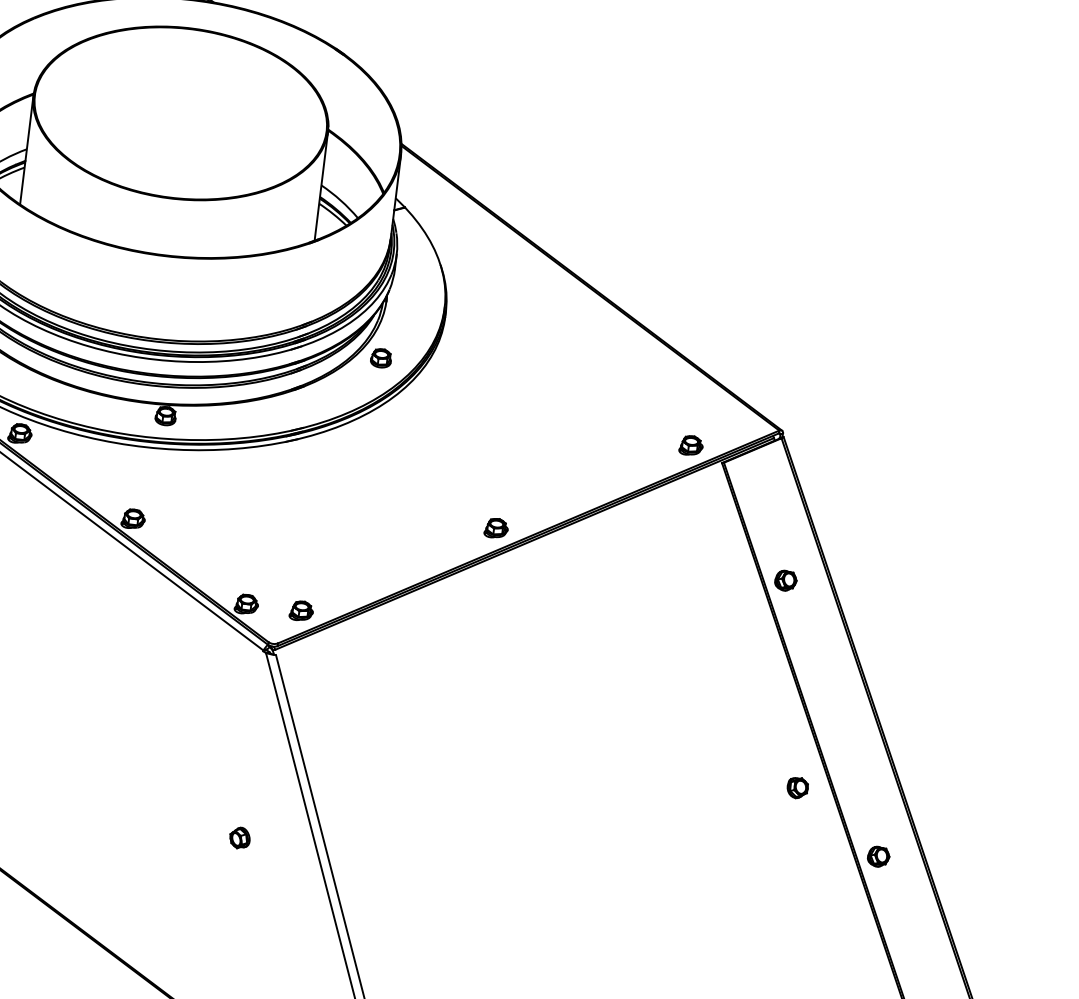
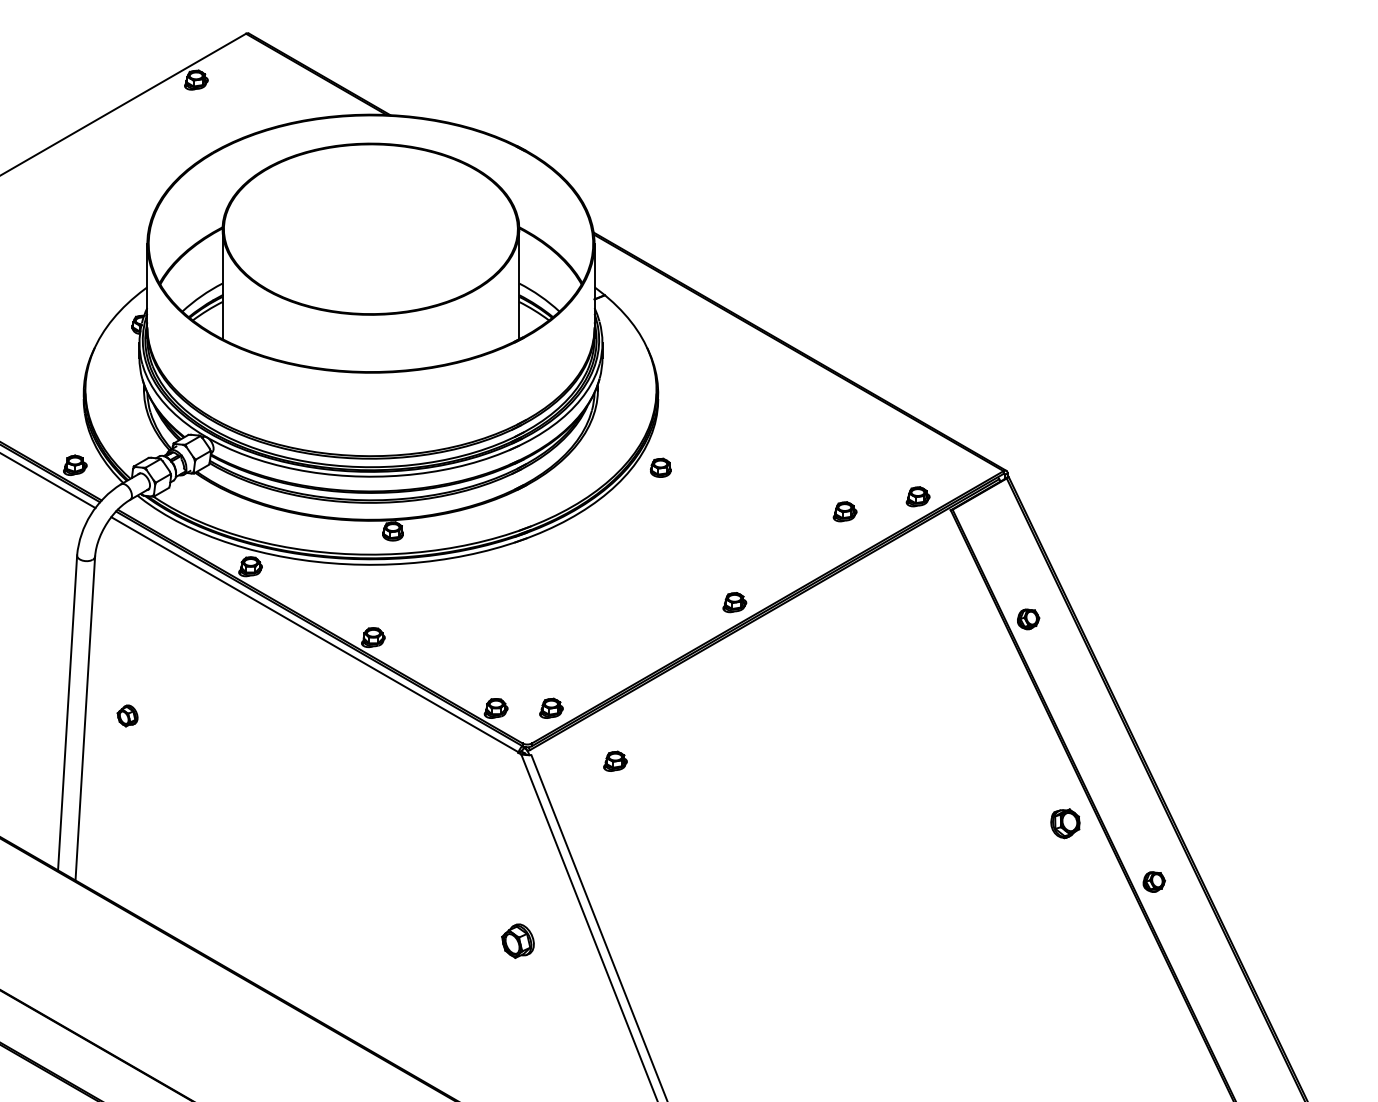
part: (381, 357) -> (660, 467), moved
part: (616, 451) -> (844, 511), added
part: (358, 670) -> (615, 760), added
part: (797, 787) -> (1065, 823), size x1.4
part: (239, 838) -> (517, 941), size x1.6

